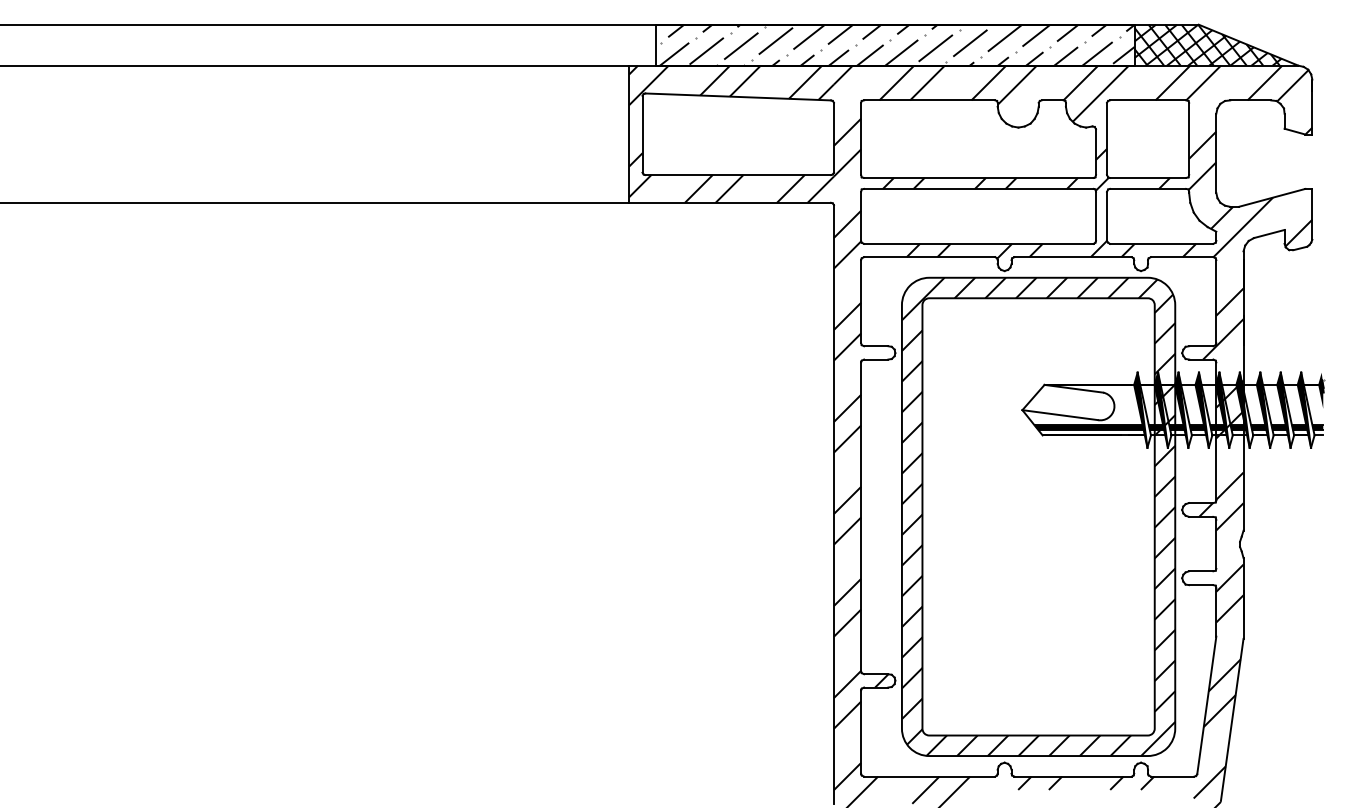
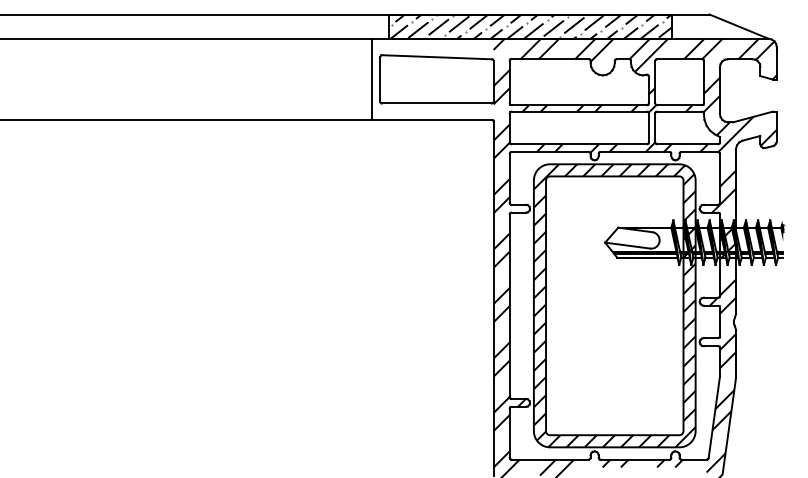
hatch: (1215, 44) -> (719, 26), removed
hatch: (730, 132) -> (432, 78), removed

